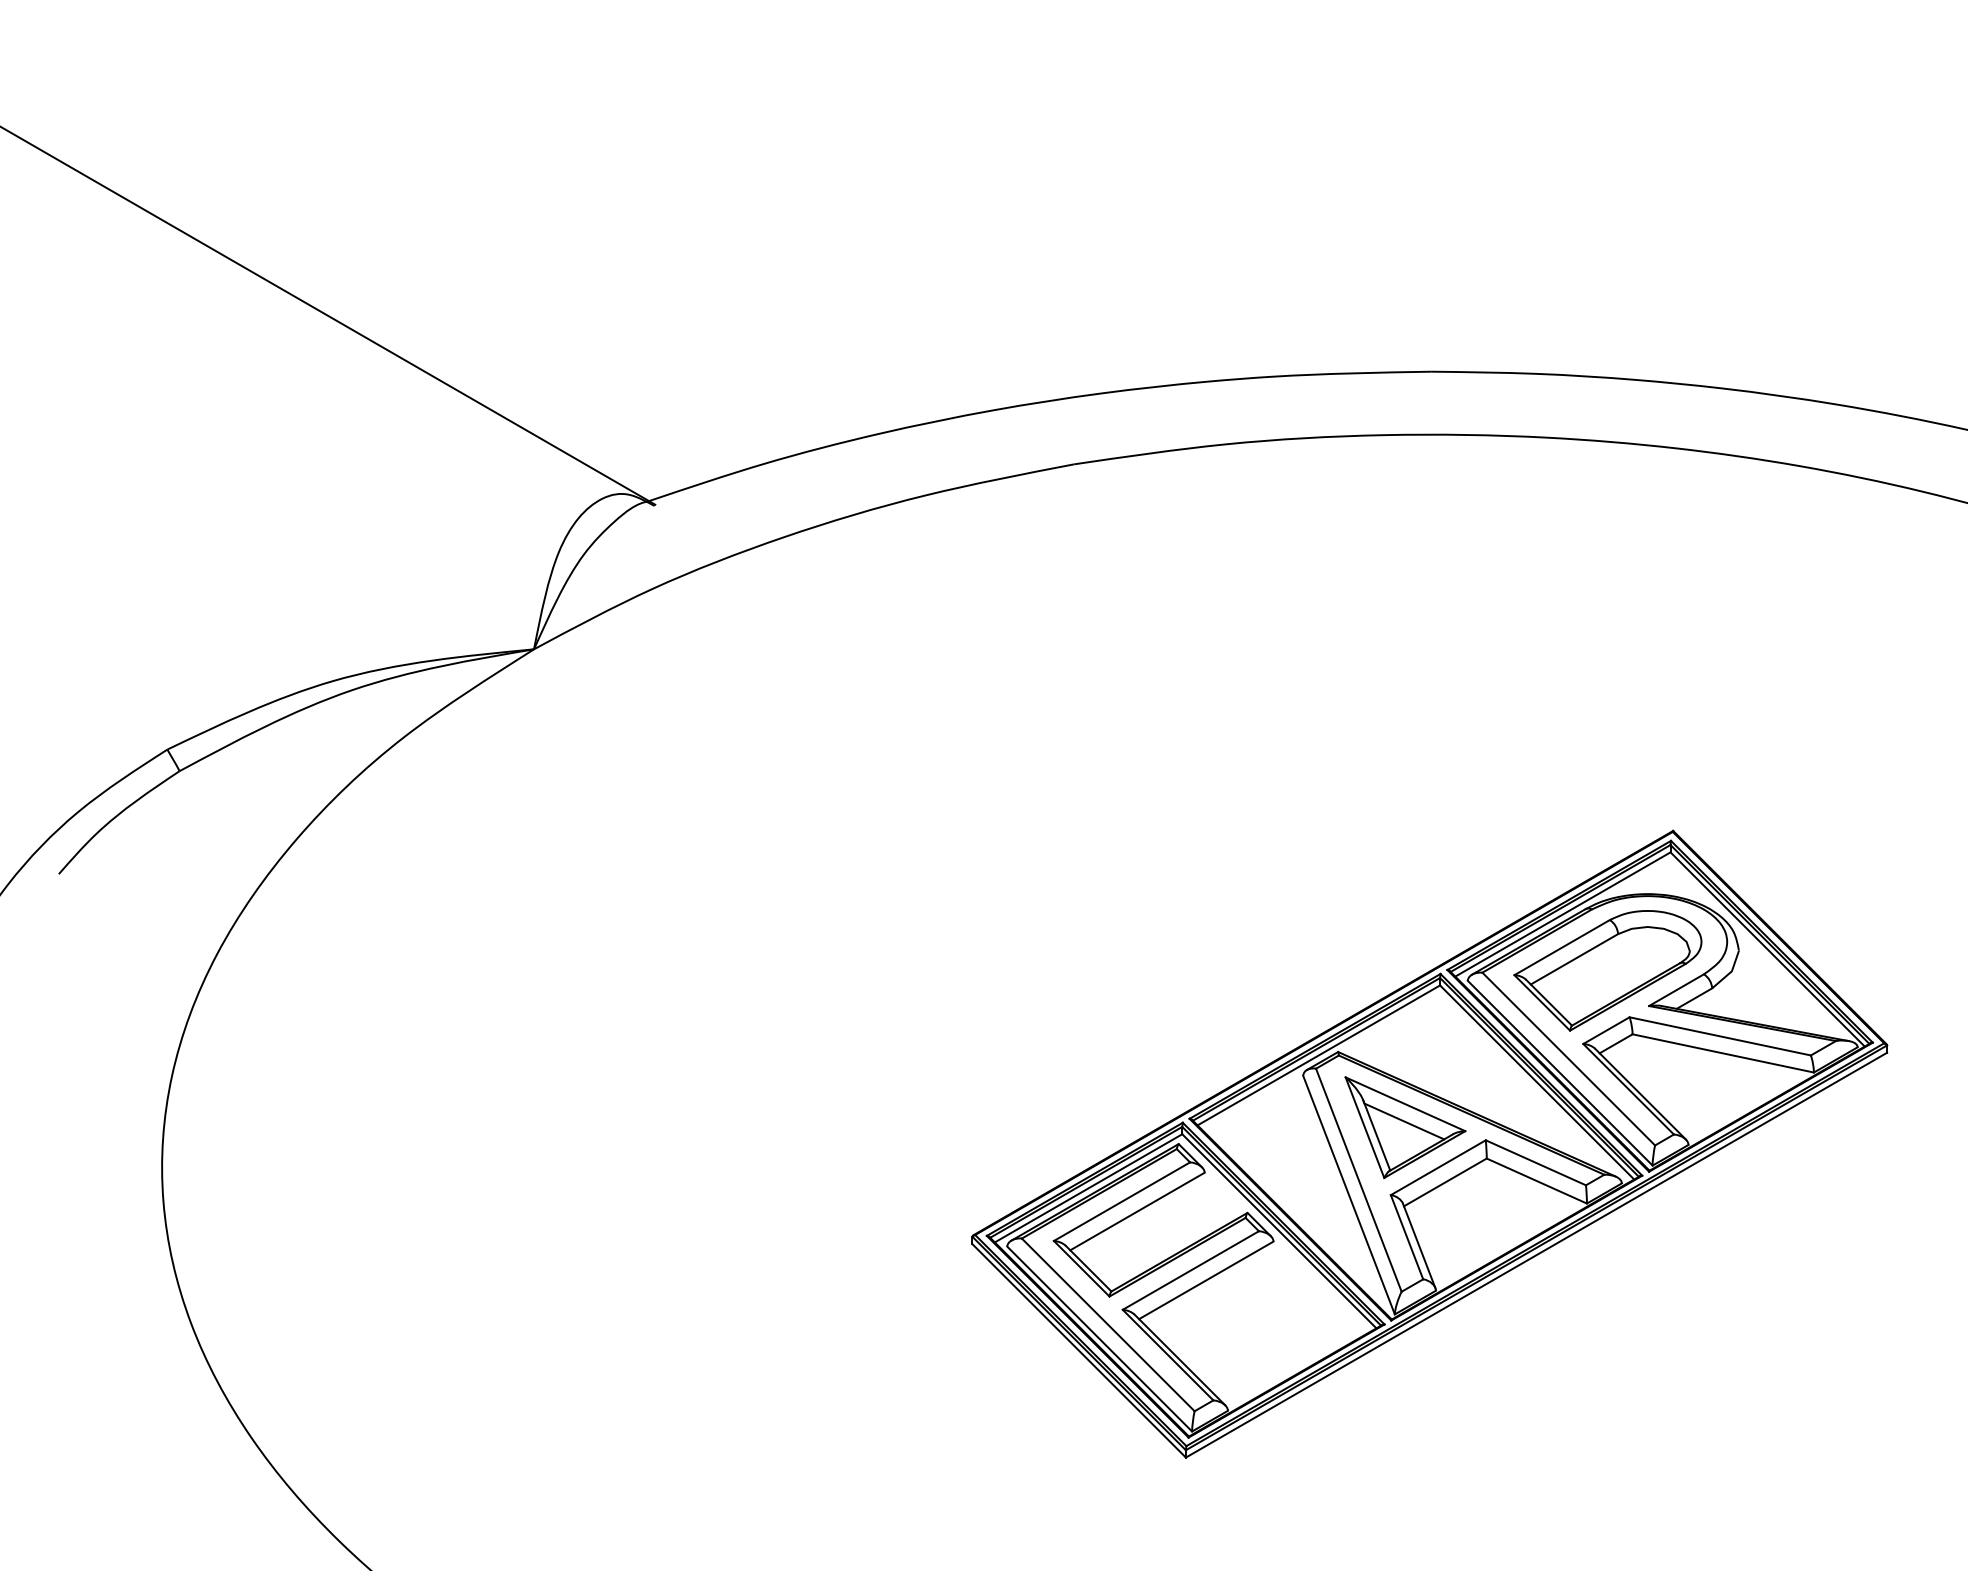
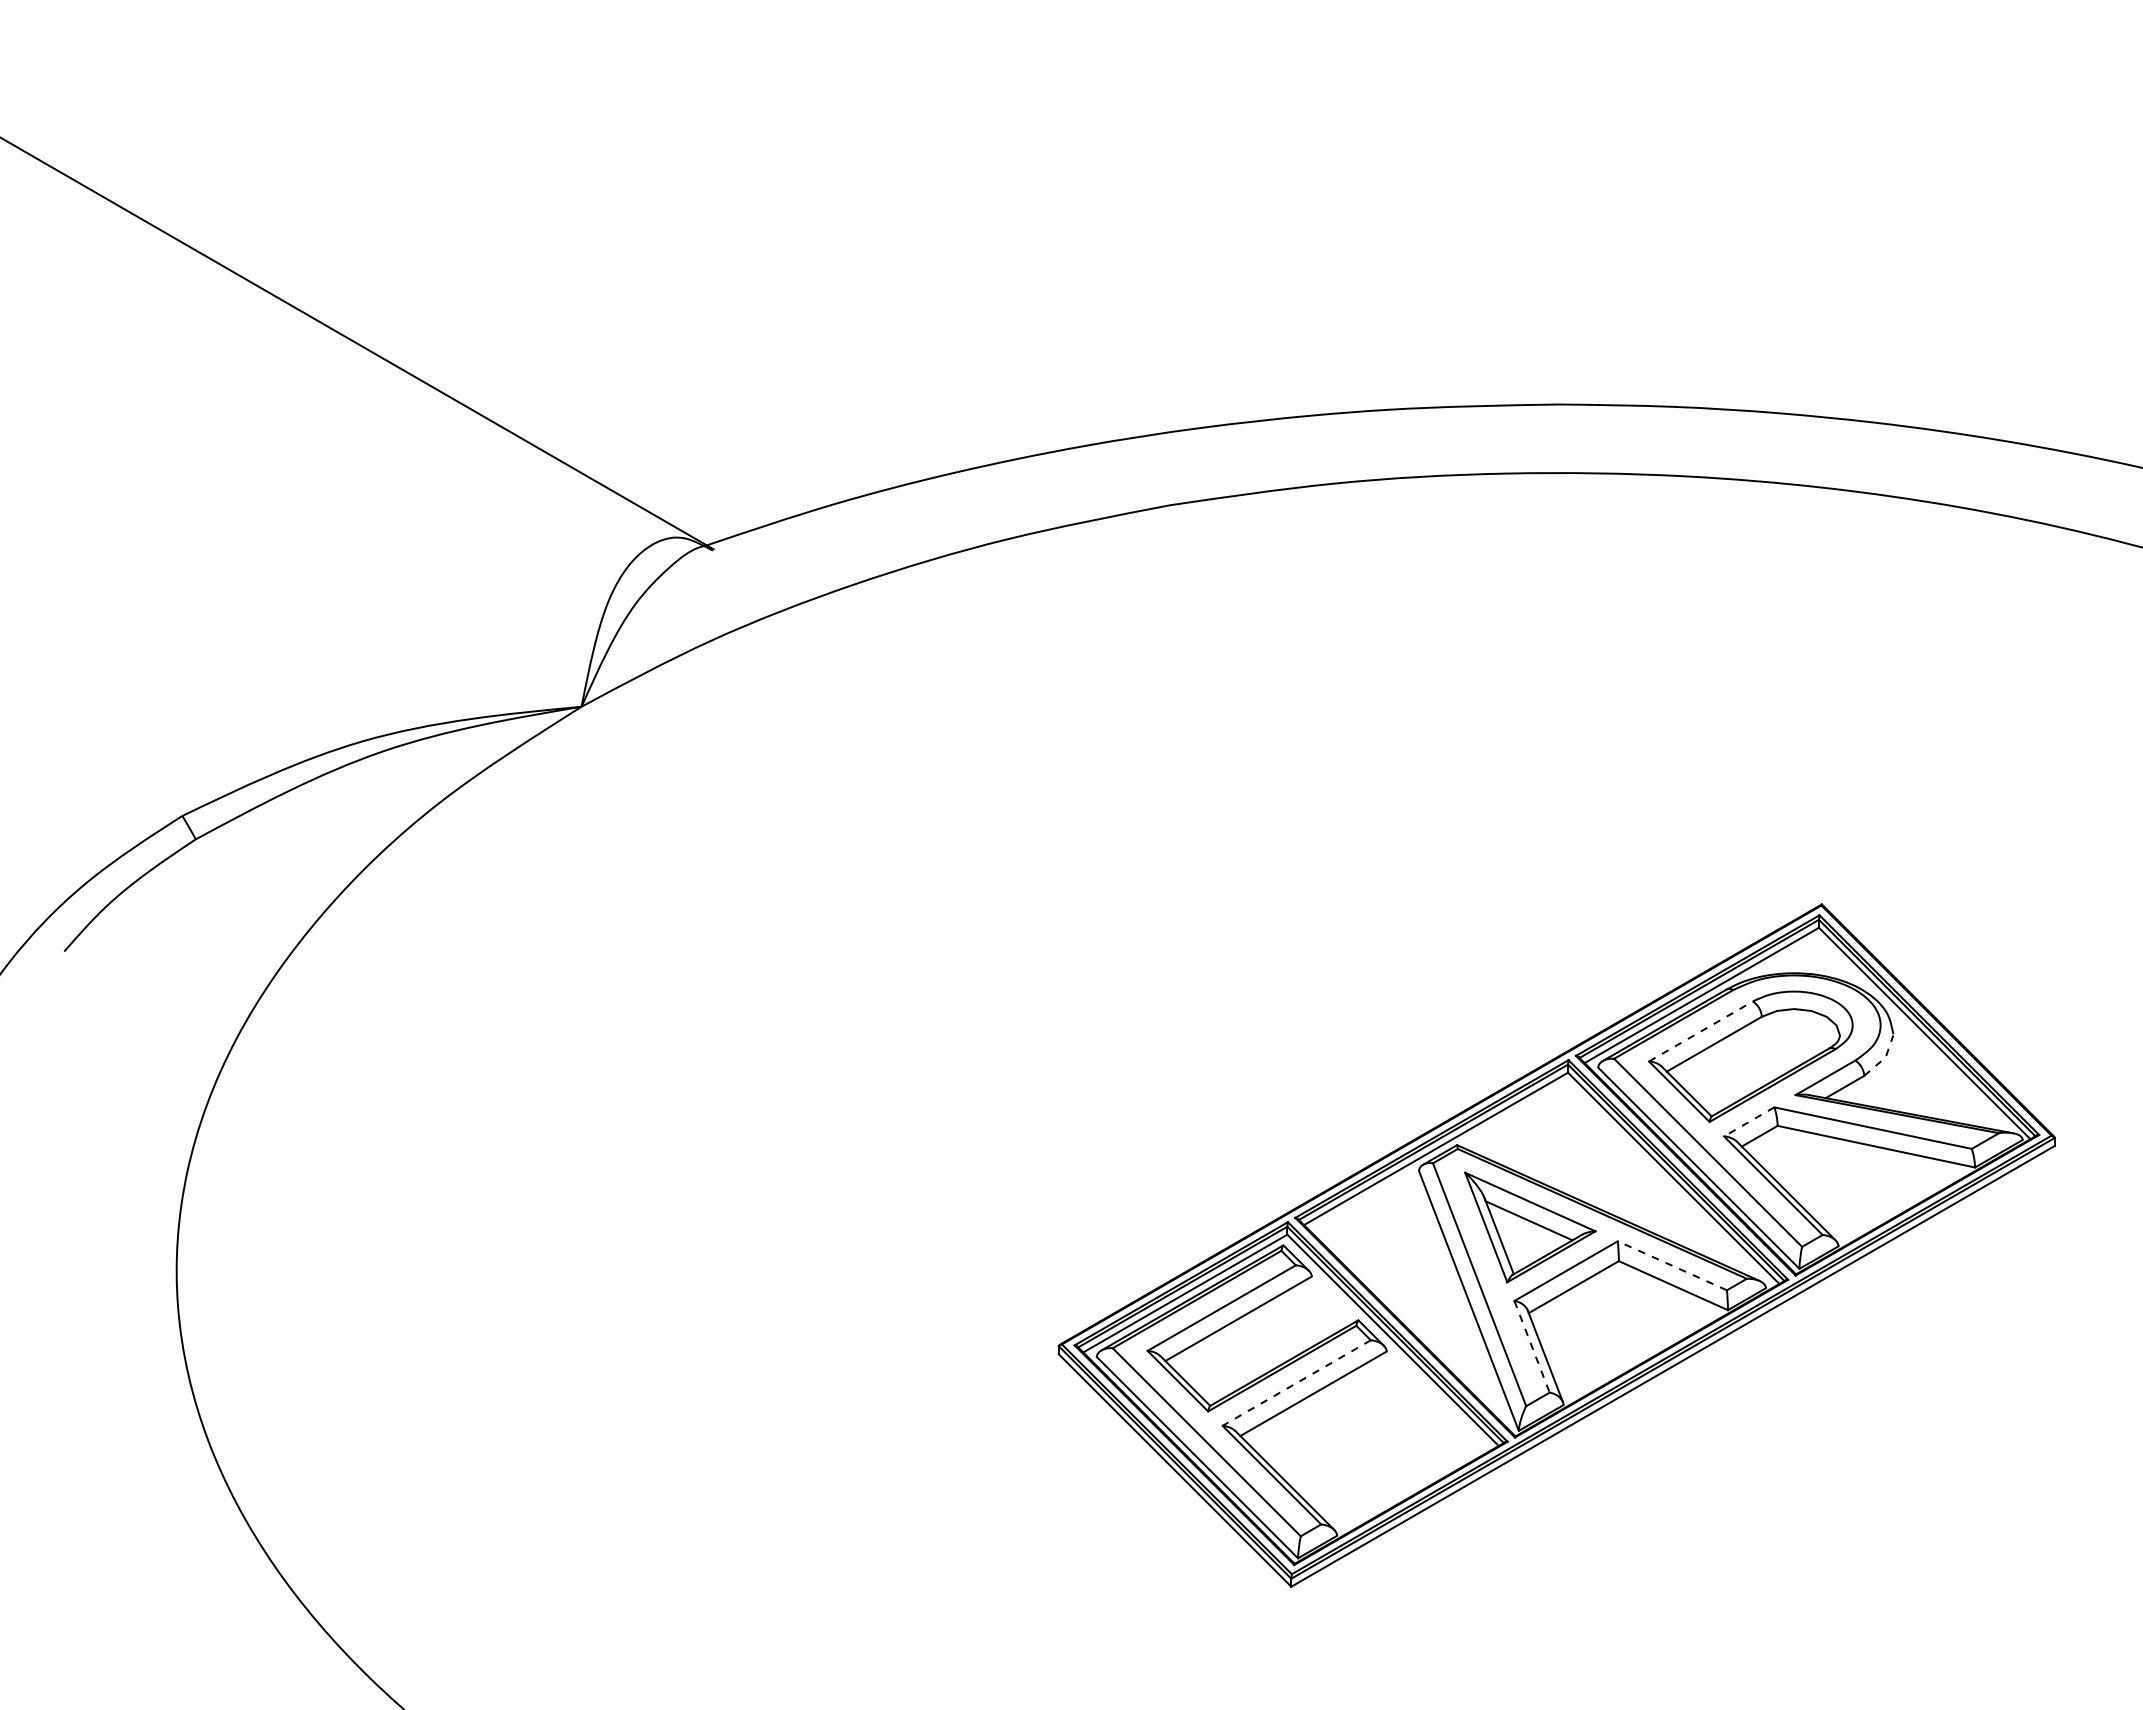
line: (1561, 947) -> (1700, 1031), solid -> dashed
line: (1731, 971) -> (1885, 1057), solid -> dashed
line: (1605, 1031) -> (1748, 1122), solid -> dashed
line: (1536, 1162) -> (1672, 1265), solid -> dashed
line: (1407, 1237) -> (1532, 1347), solid -> dashed
line: (1190, 1270) -> (1296, 1383), solid -> dashed

